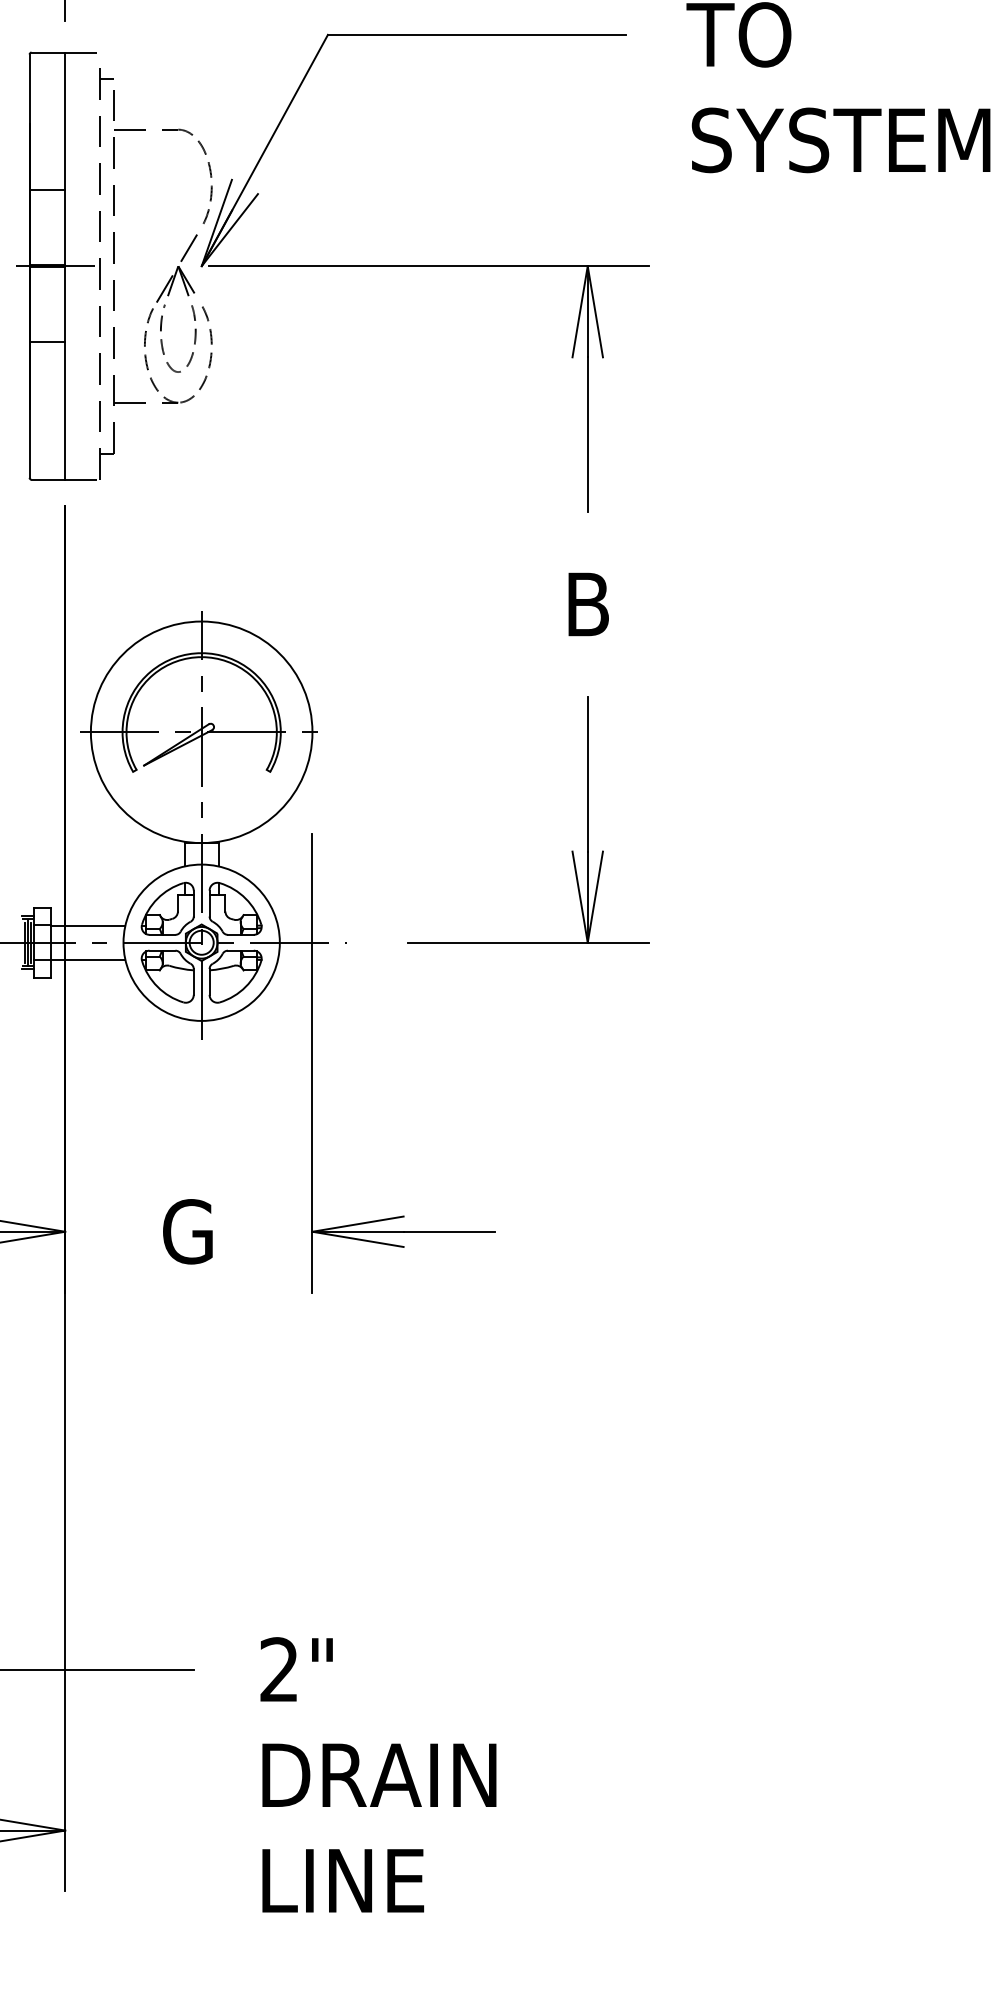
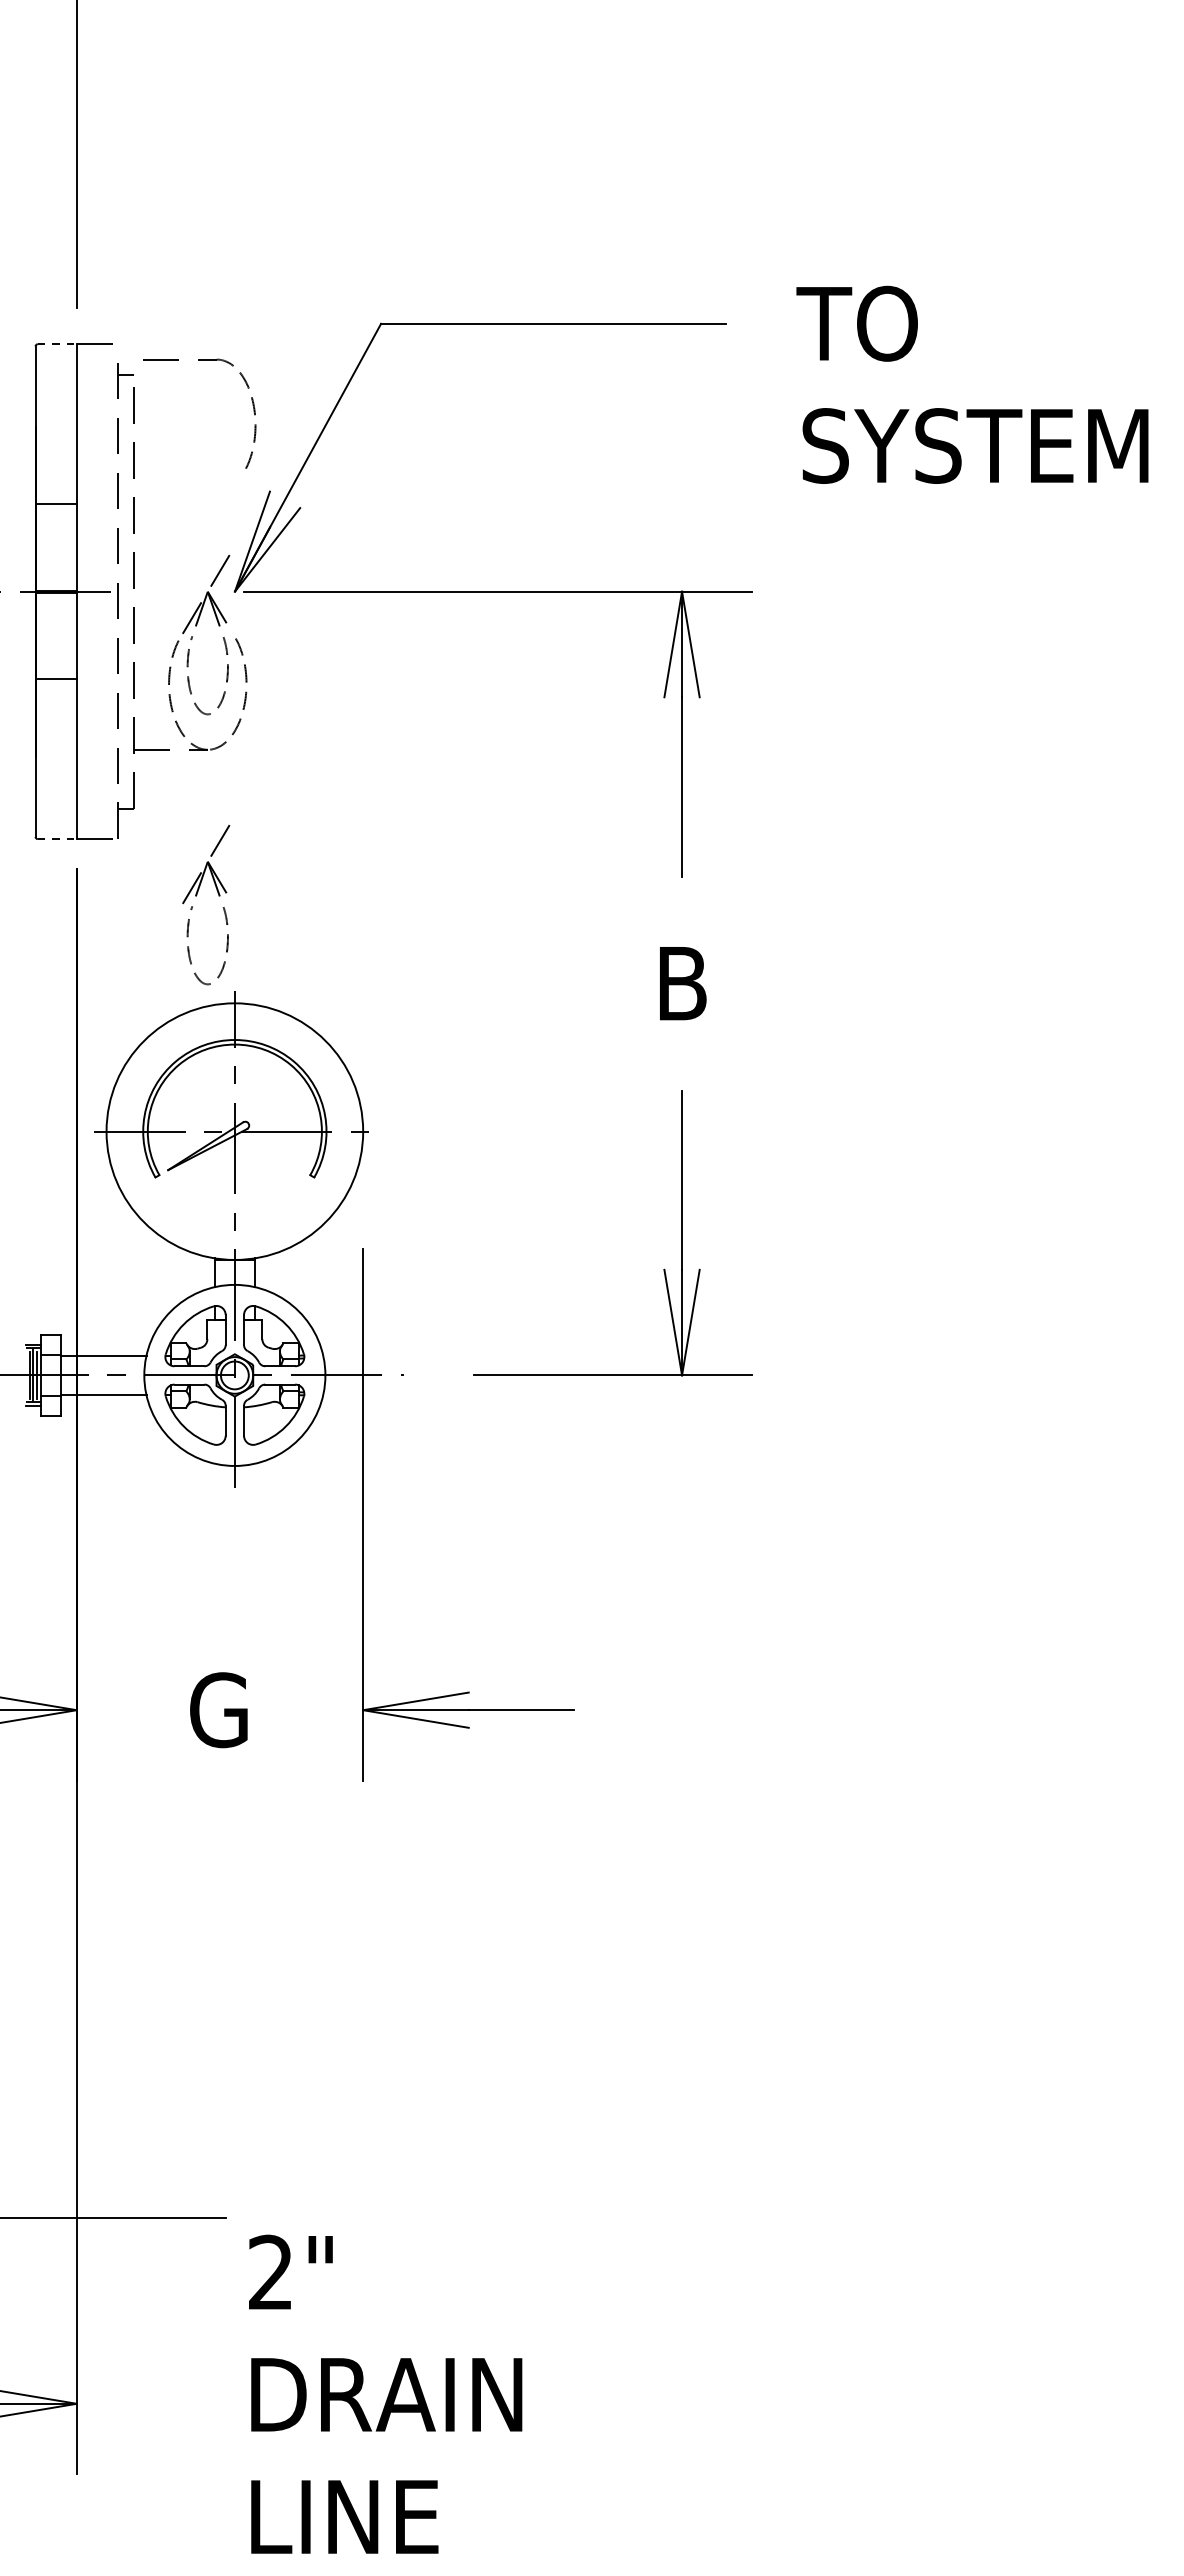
line: (48, 52) -> (57, 344), solid -> dashed
part: (163, 130) -> (199, 360), moved
line: (48, 480) -> (57, 839), solid -> dashed
part: (169, 528) -> (197, 895), added
text: (378, 1774) -> (385, 2393), moved

